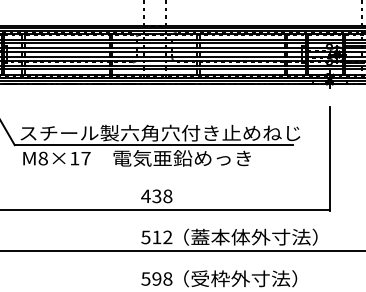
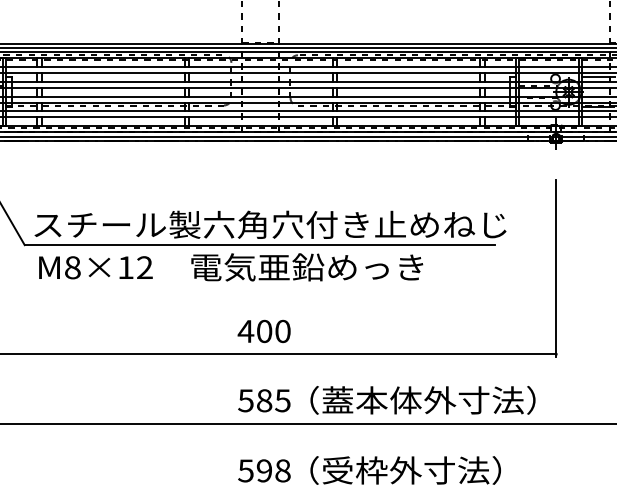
text: (85, 158) -> (144, 267), M8×17 -> M8×12
text: (162, 196) -> (273, 331), 438 -> 400
text: (162, 237) -> (273, 400), 512 -> 585

